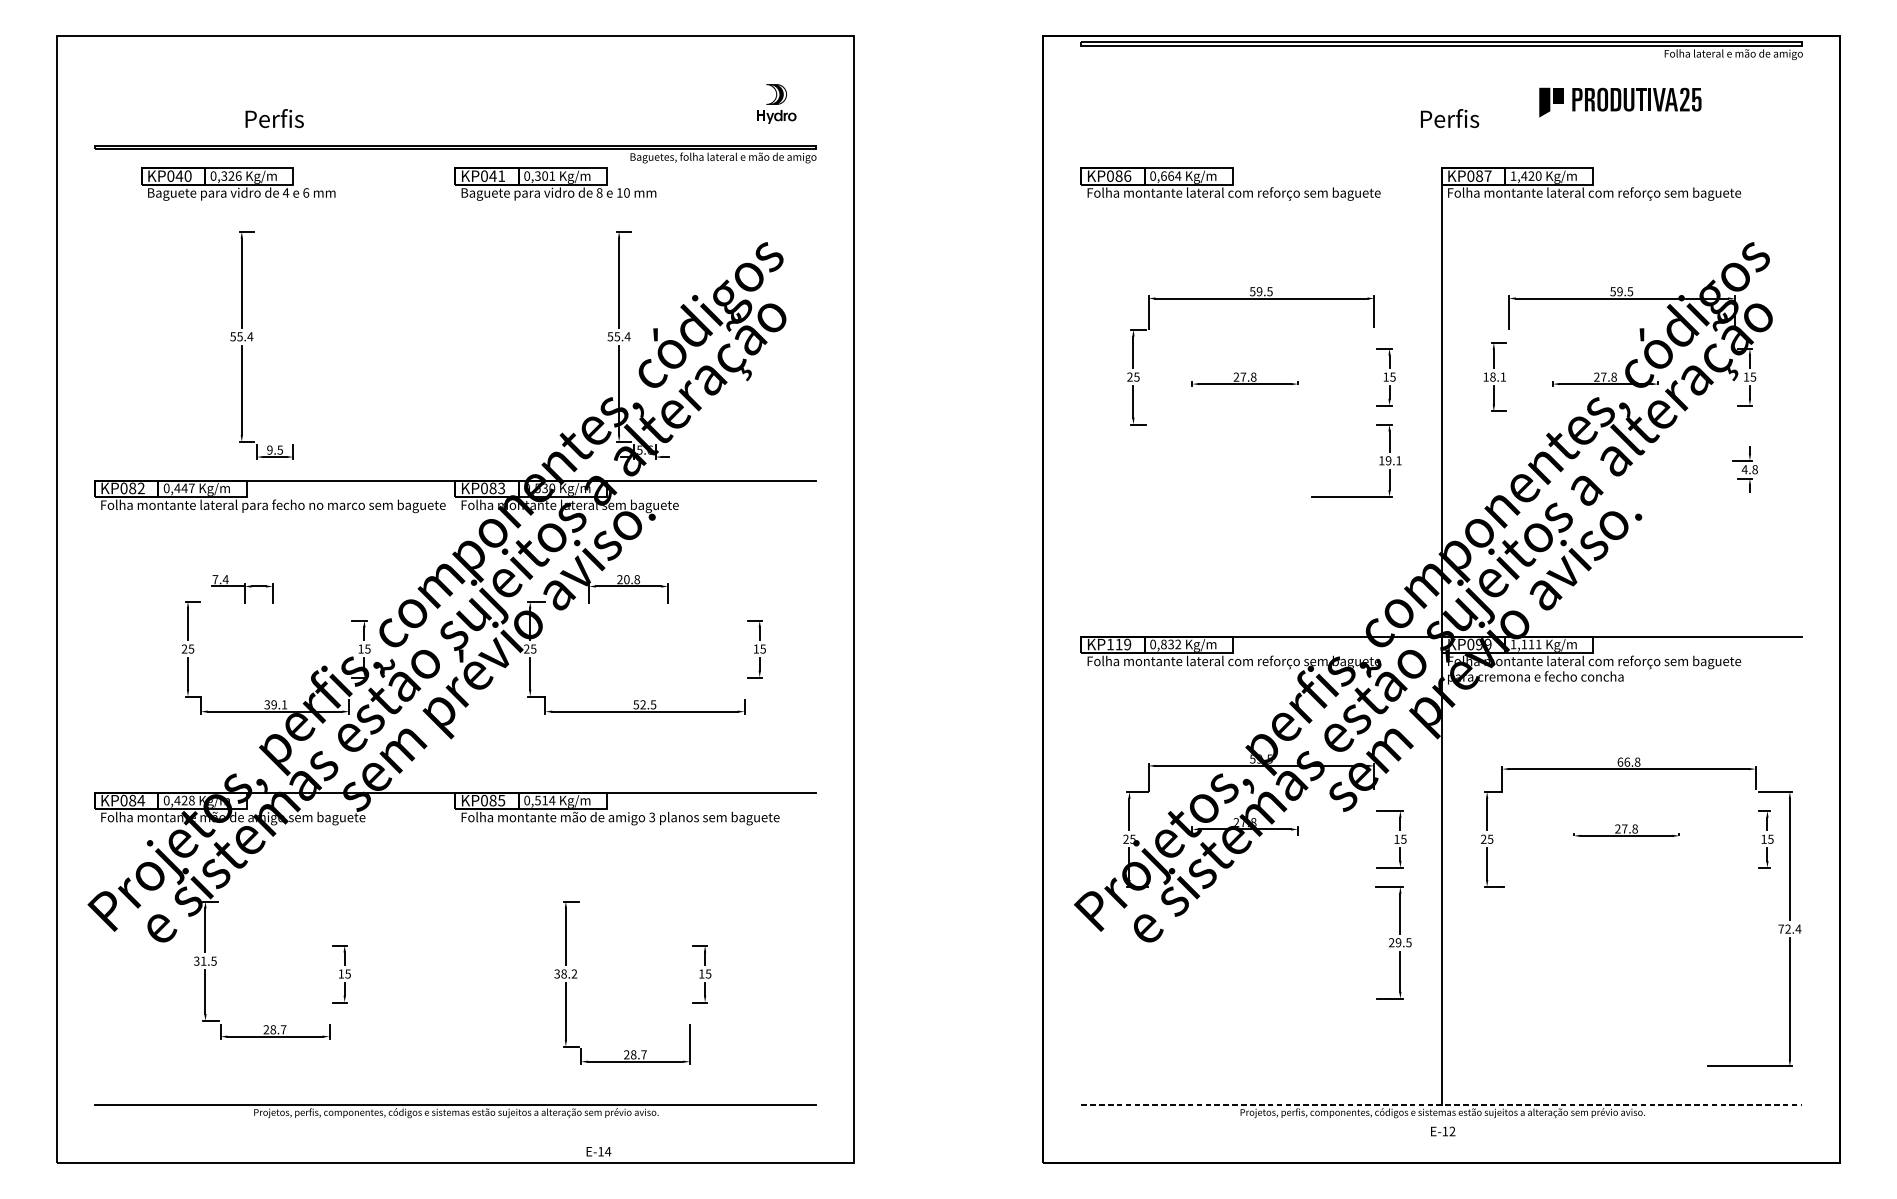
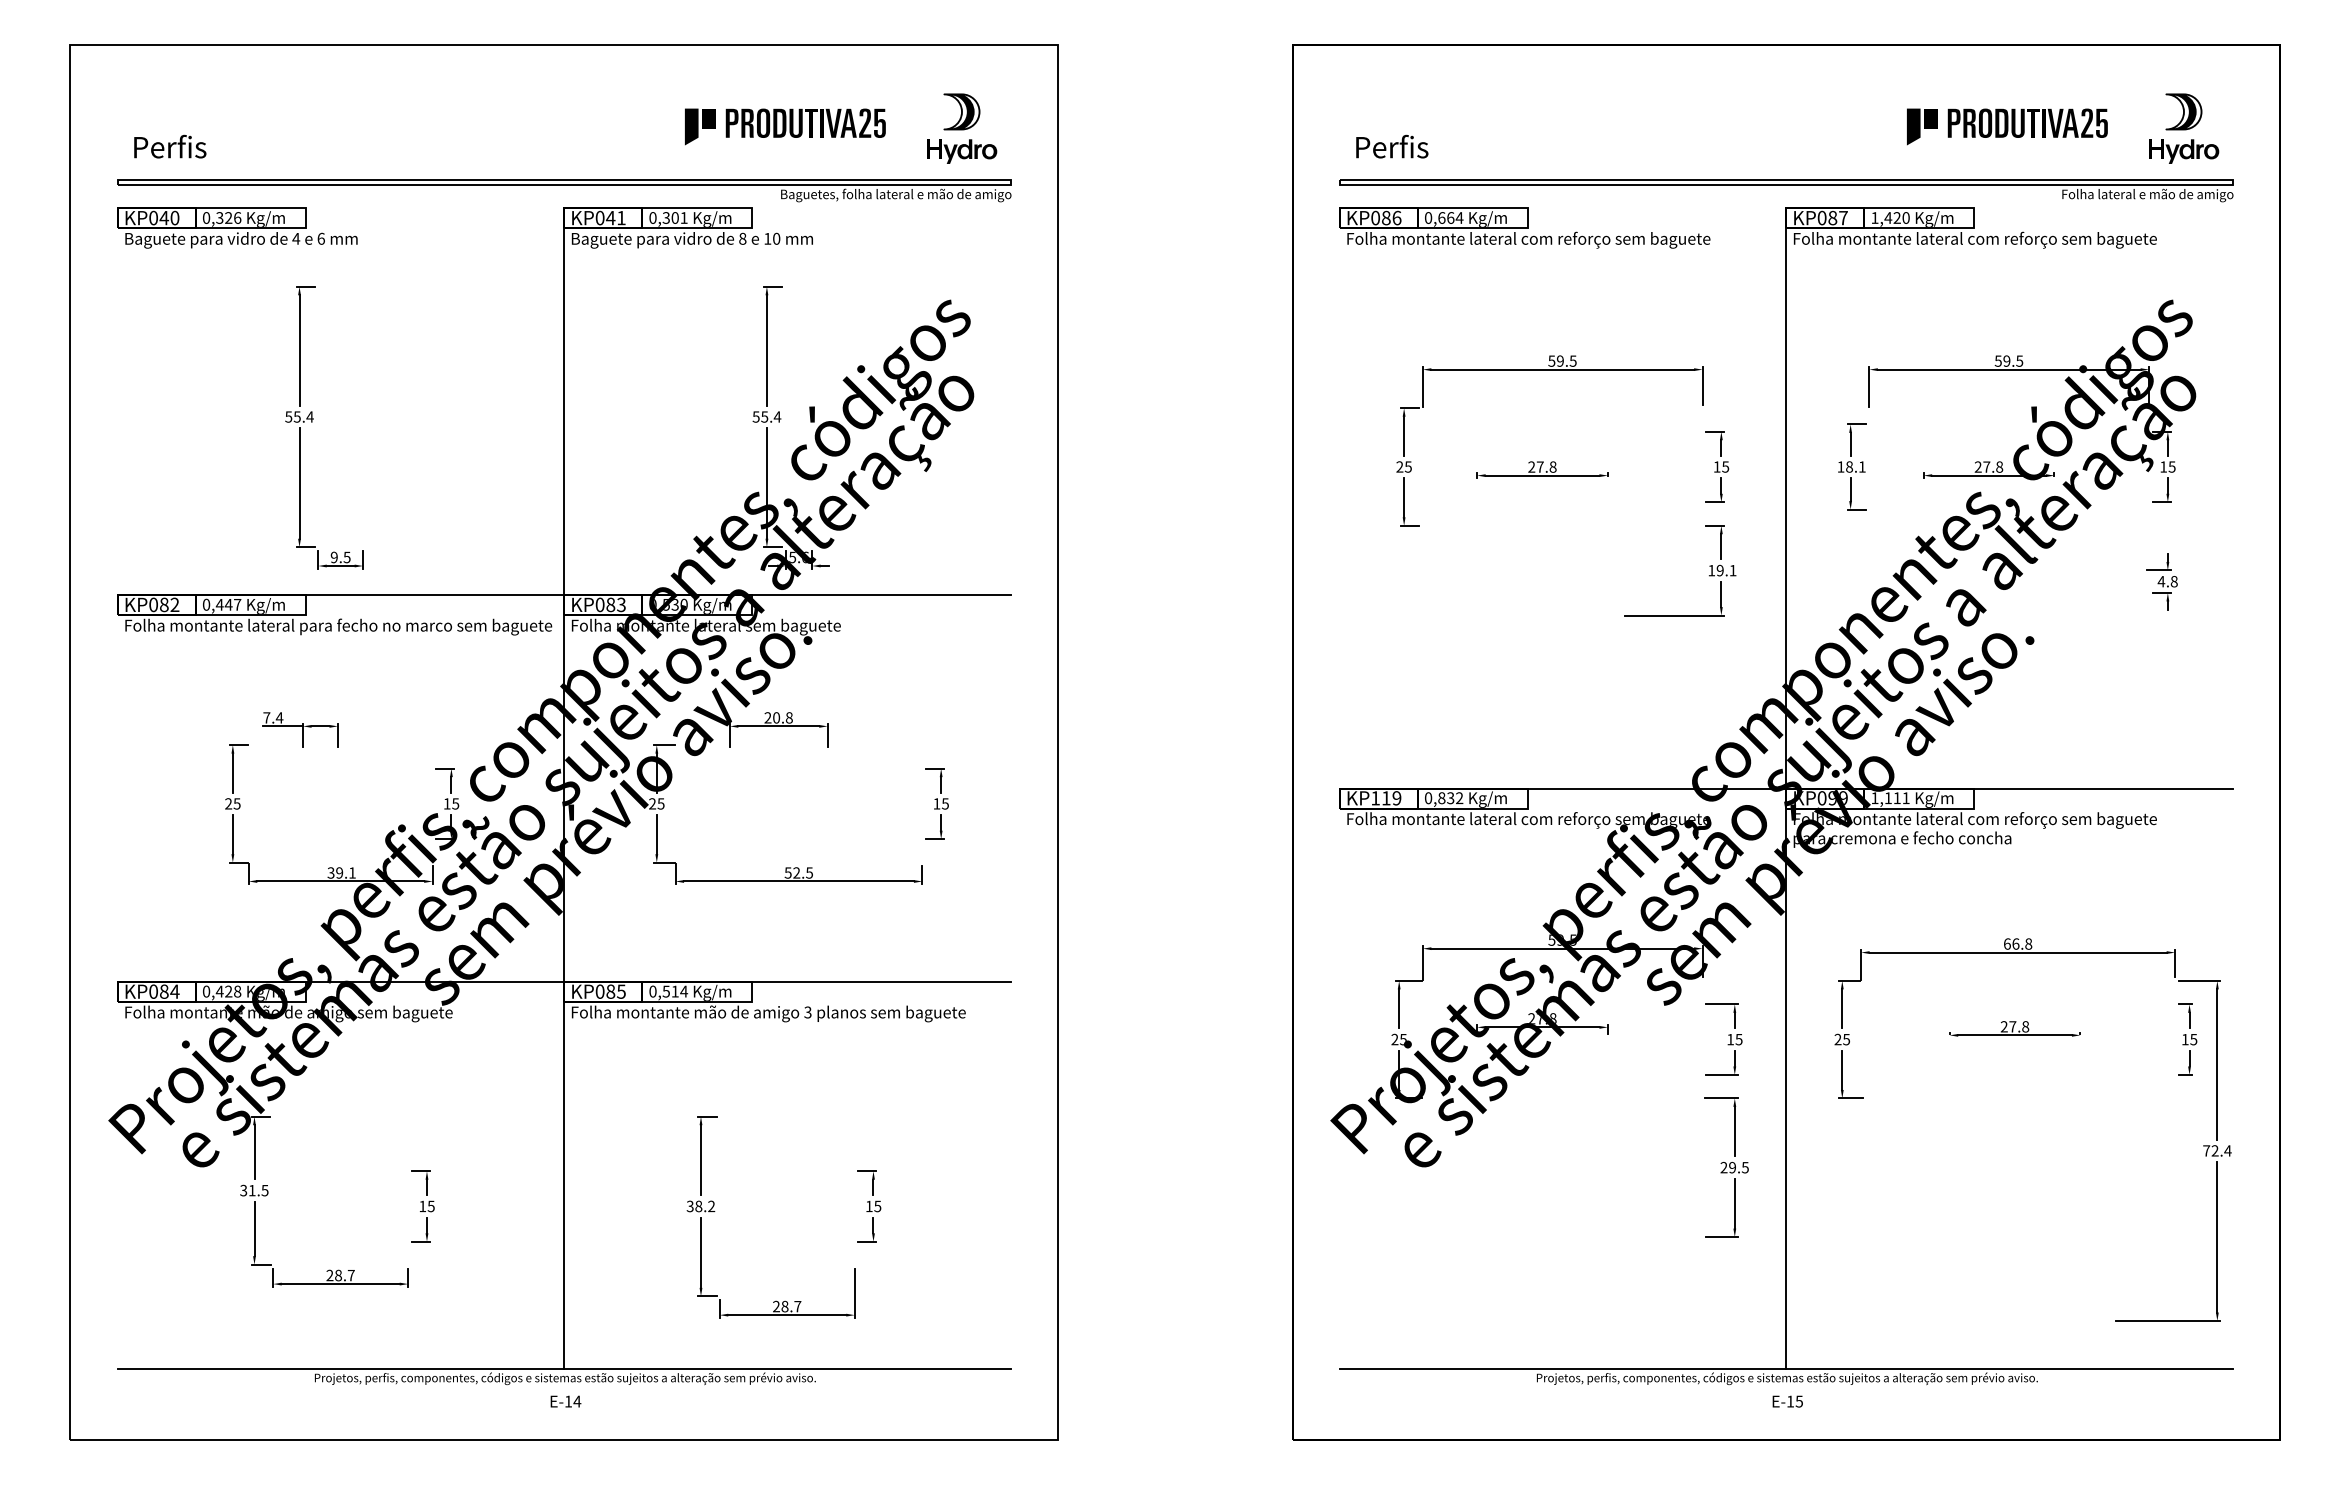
part: (1442, 50) -> (1786, 190), moved
part: (634, 102) -> (785, 126), added
part: (776, 103) -> (962, 128), size x1.43
part: (1763, 103) -> (2184, 128), added
text: (274, 118) -> (170, 146), moved
text: (1450, 118) -> (1392, 146), moved
part: (238, 183) -> (237, 227), moved
line: (454, 636) -> (563, 788), added
line: (1441, 1104) -> (1785, 1368), dashed -> solid
text: (1451, 1131) -> (1798, 1401), E-12 -> E-15
text: (598, 1151) -> (565, 1401), moved

